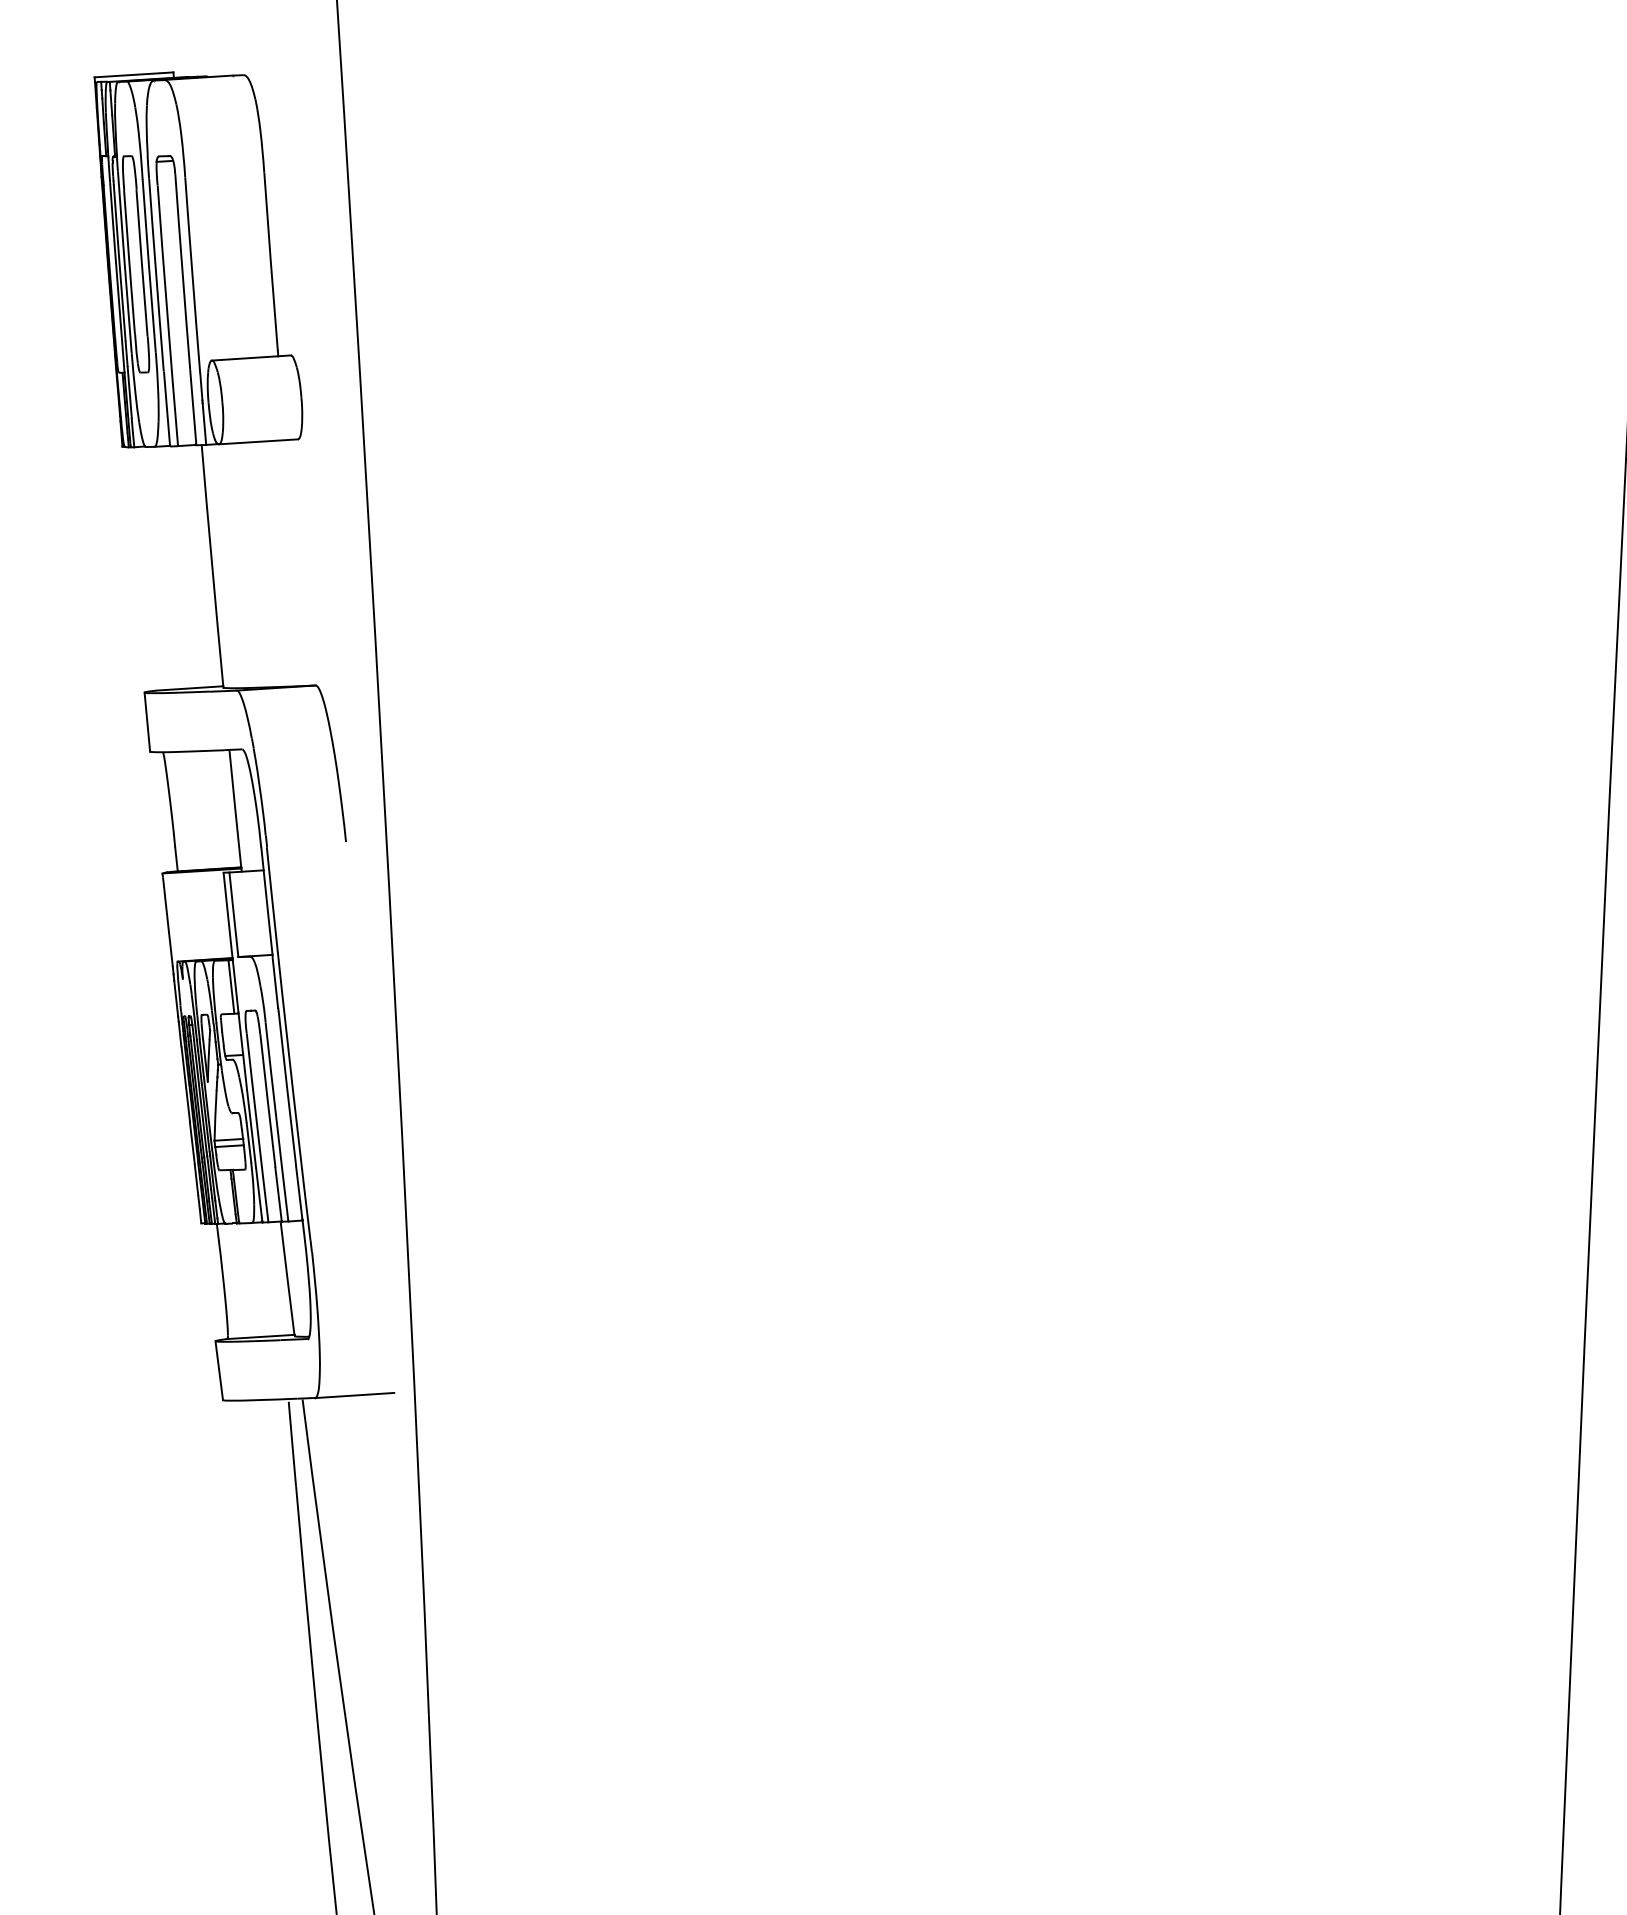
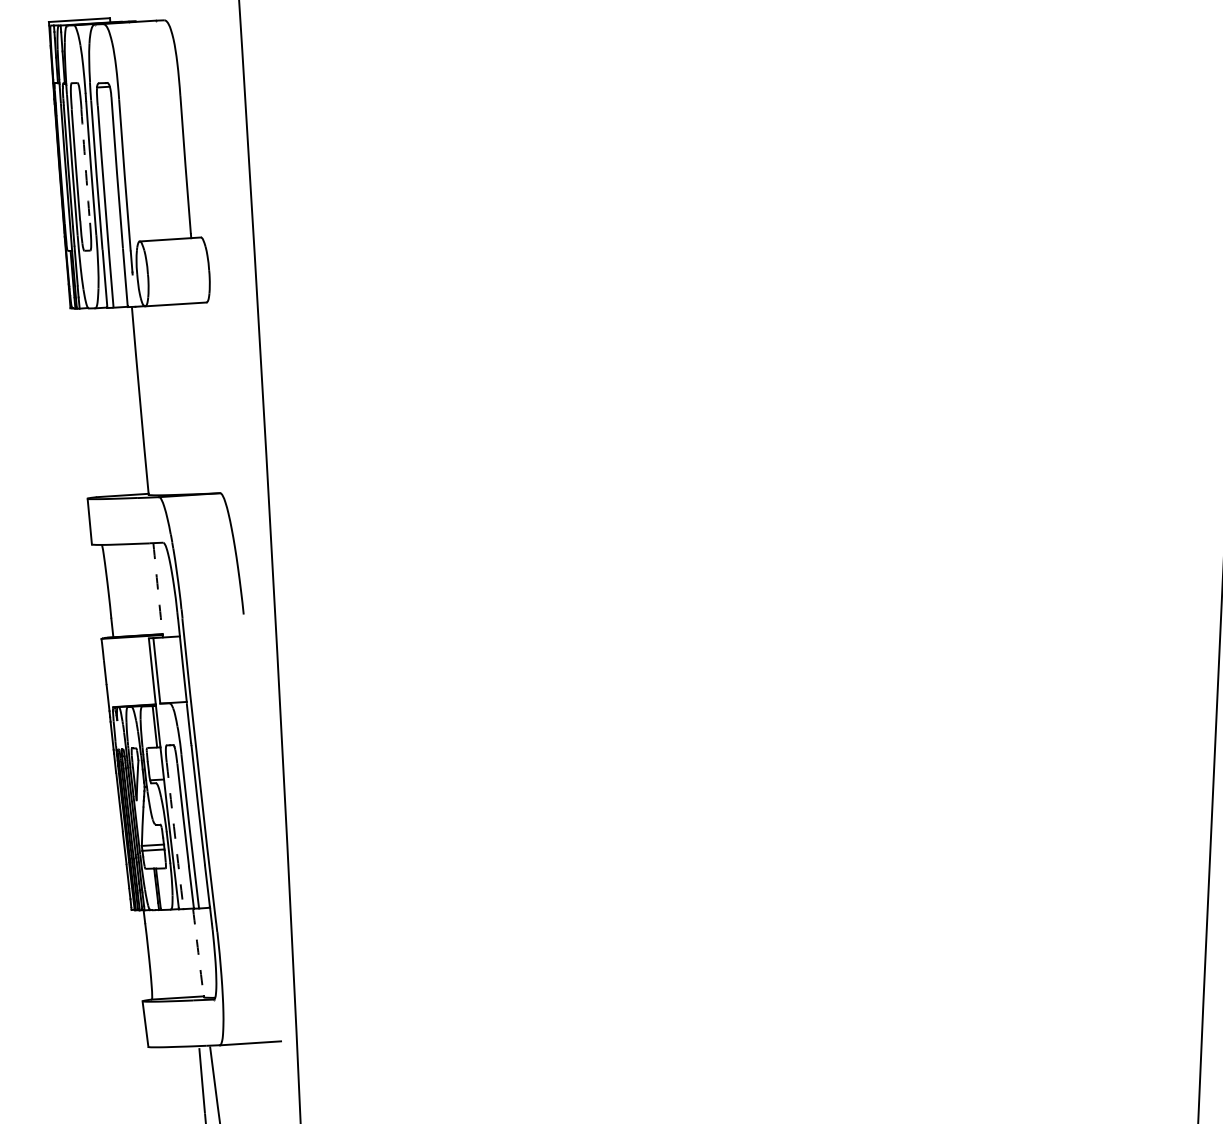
arc: (141, 263) -> (85, 166), solid -> dashed
line: (204, 423) -> (134, 290), removed
arc: (235, 809) -> (158, 589), solid -> dashed
arc: (257, 1127) -> (175, 835), solid -> dashed
arc: (287, 1278) -> (198, 952), solid -> dashed

